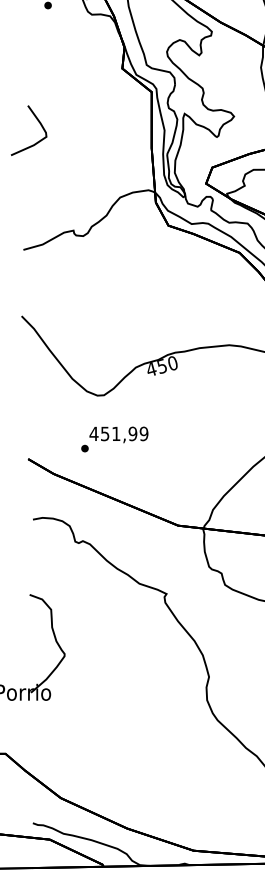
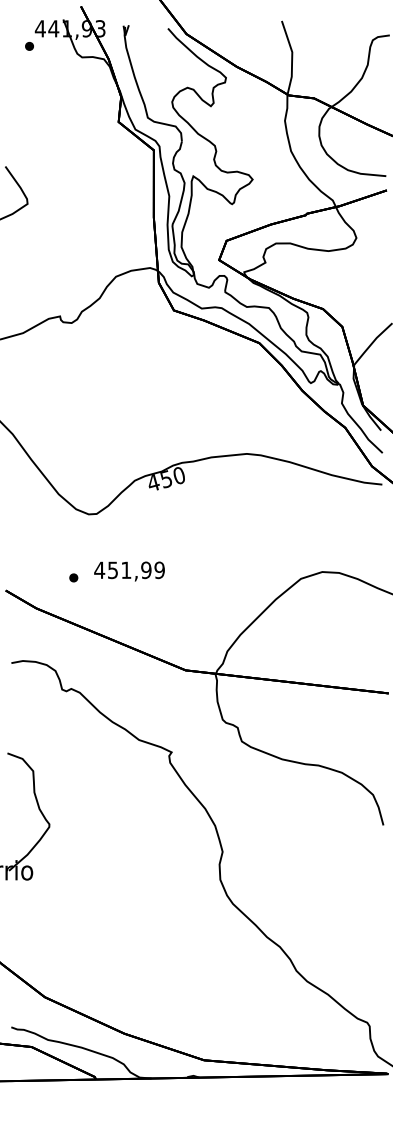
text: (118, 434) -> (129, 571), moved

